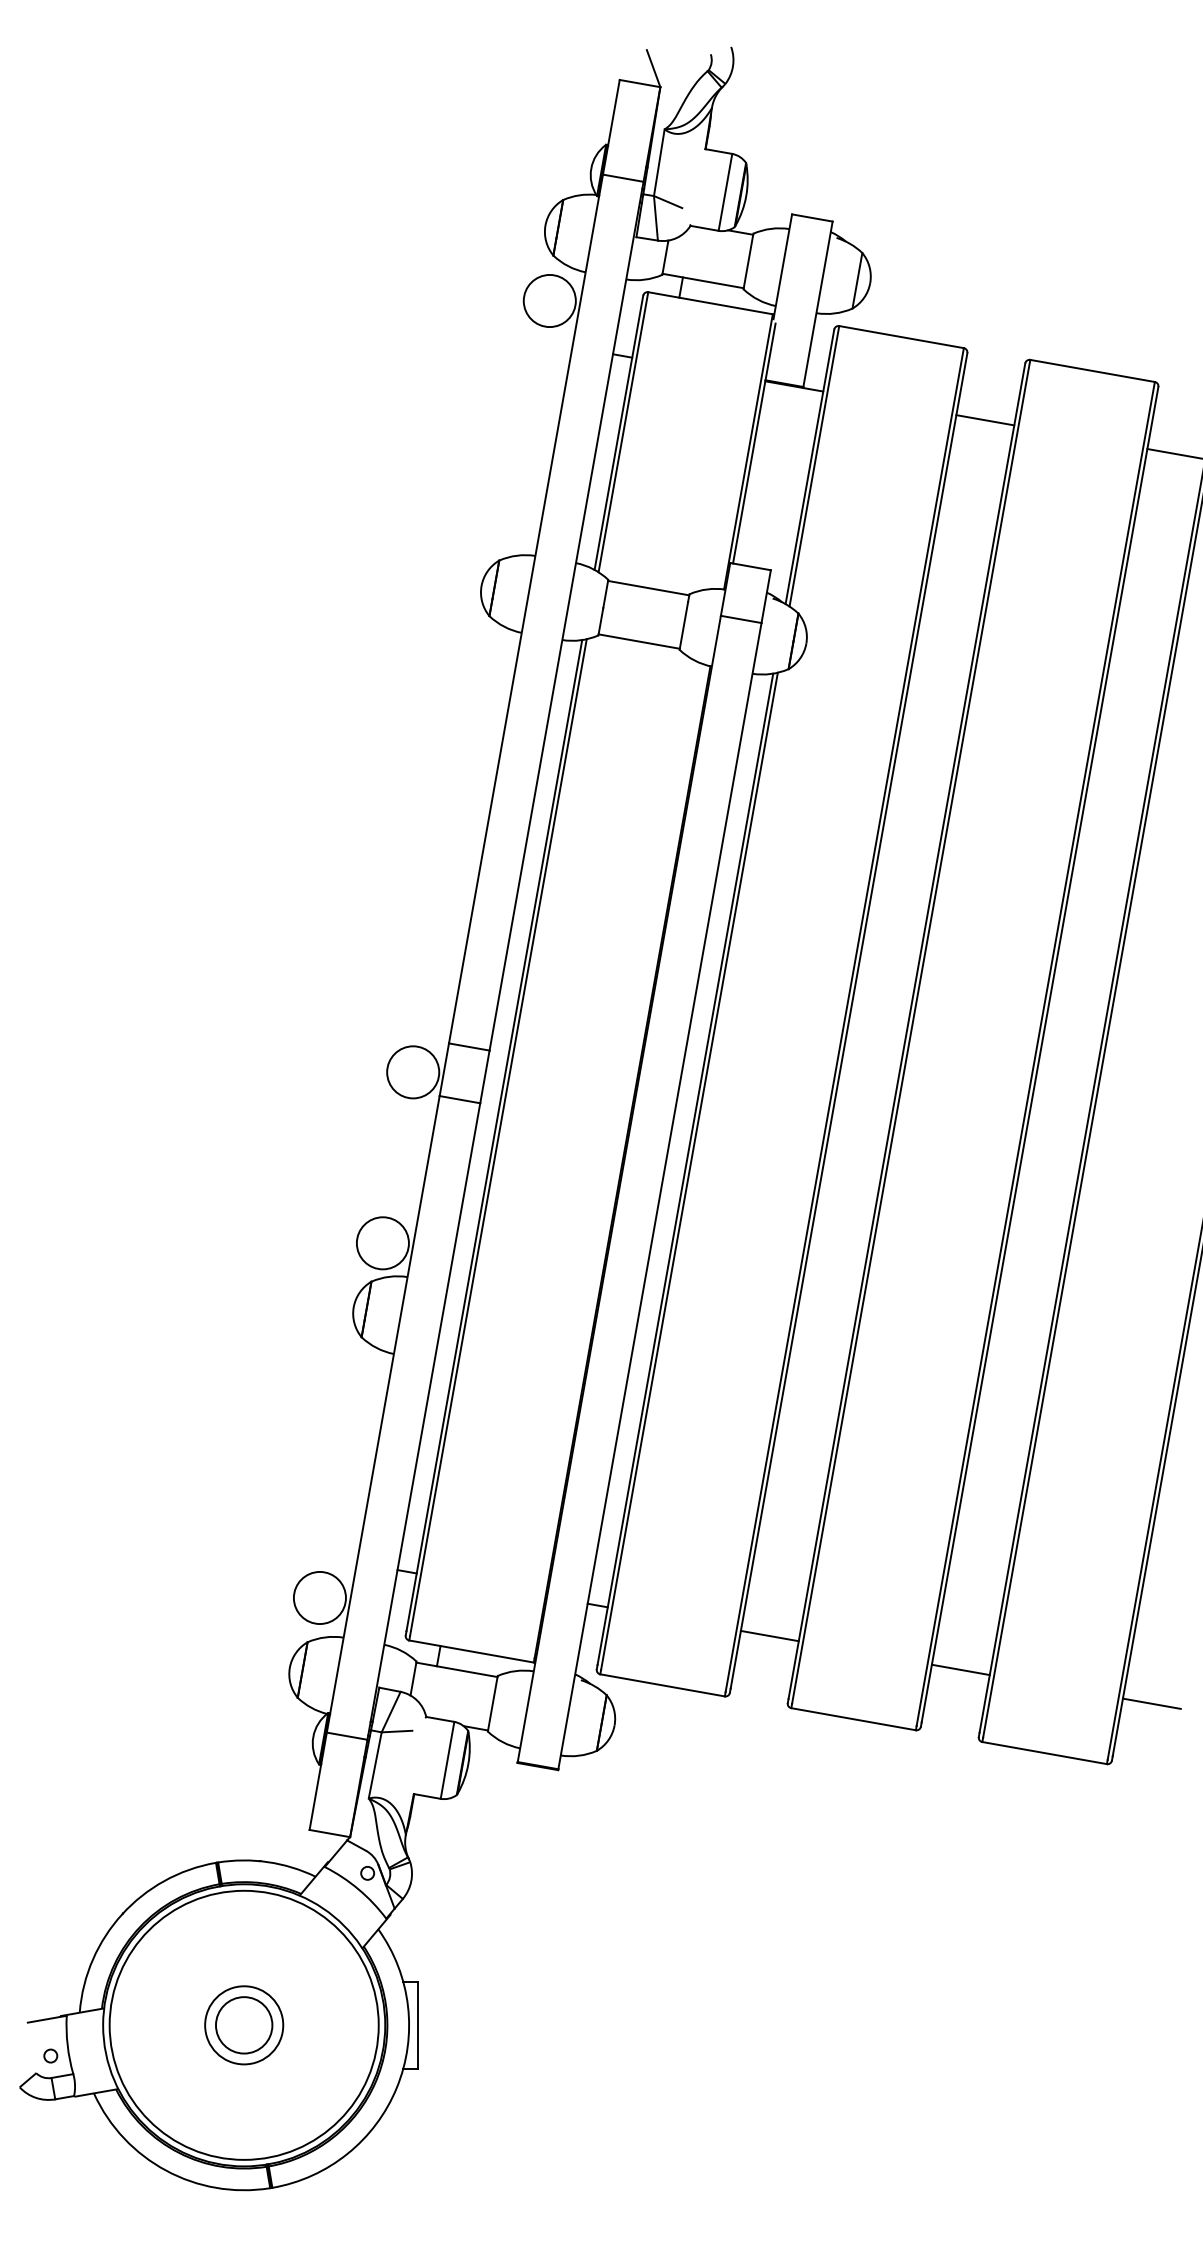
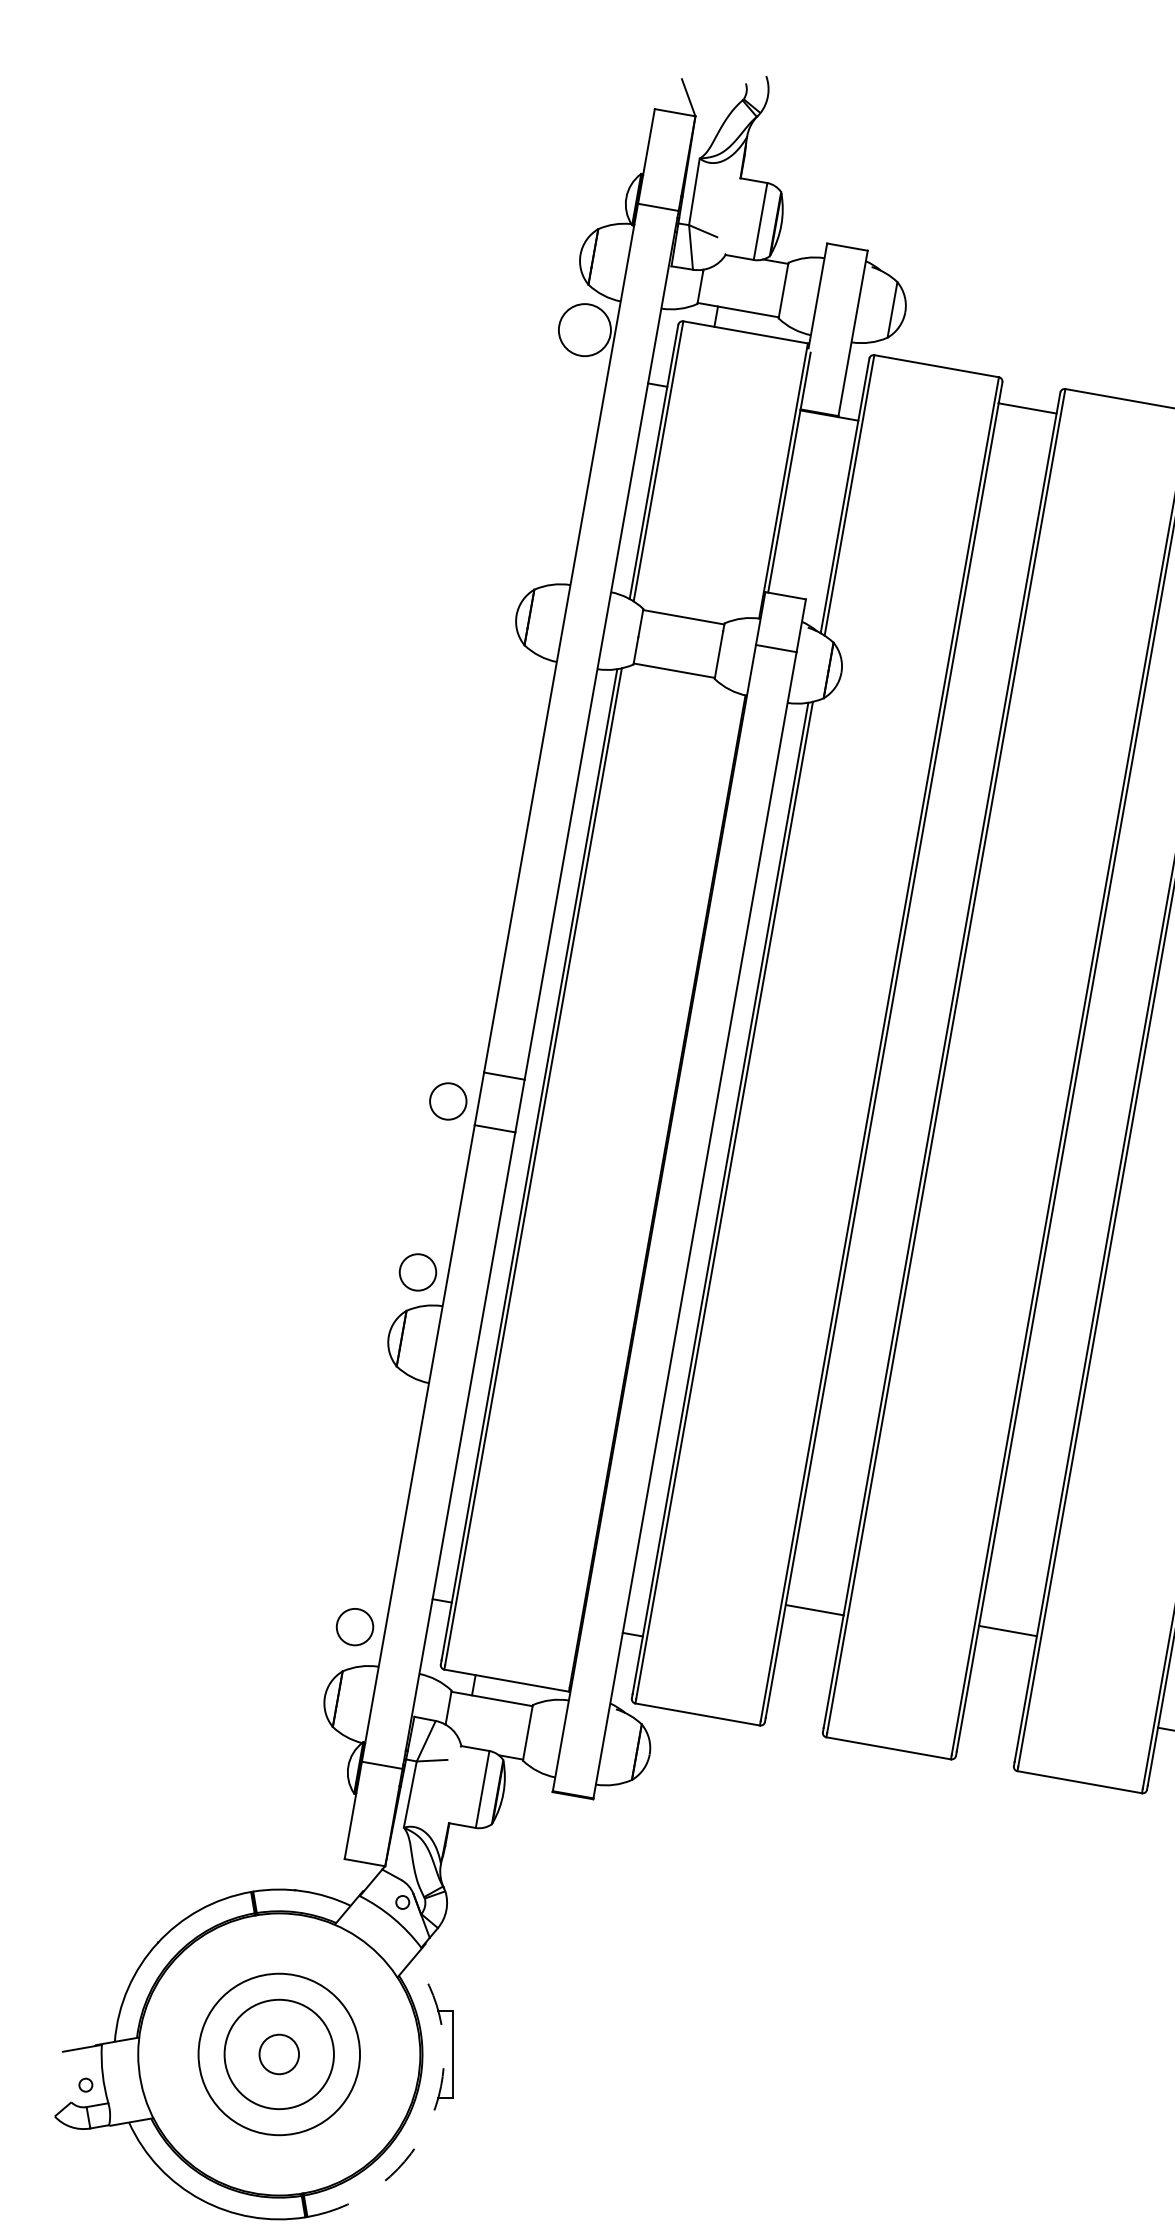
line: (985, 420) -> (1027, 408), moved
circle: (413, 1072) -> (448, 1101), size x0.7
circle: (382, 1243) -> (417, 1272), size x0.7
circle: (319, 1597) -> (354, 1626), size x0.7
line: (769, 1635) -> (814, 1609), moved
line: (960, 1669) -> (1007, 1630), moved
circle: (243, 2024) -> (278, 2053), size x0.6
circle: (244, 2025) -> (279, 2054), size x0.7
circle: (244, 2025) -> (279, 2054), size x1.4
arc: (396, 2087) -> (431, 2116), solid -> dashed

